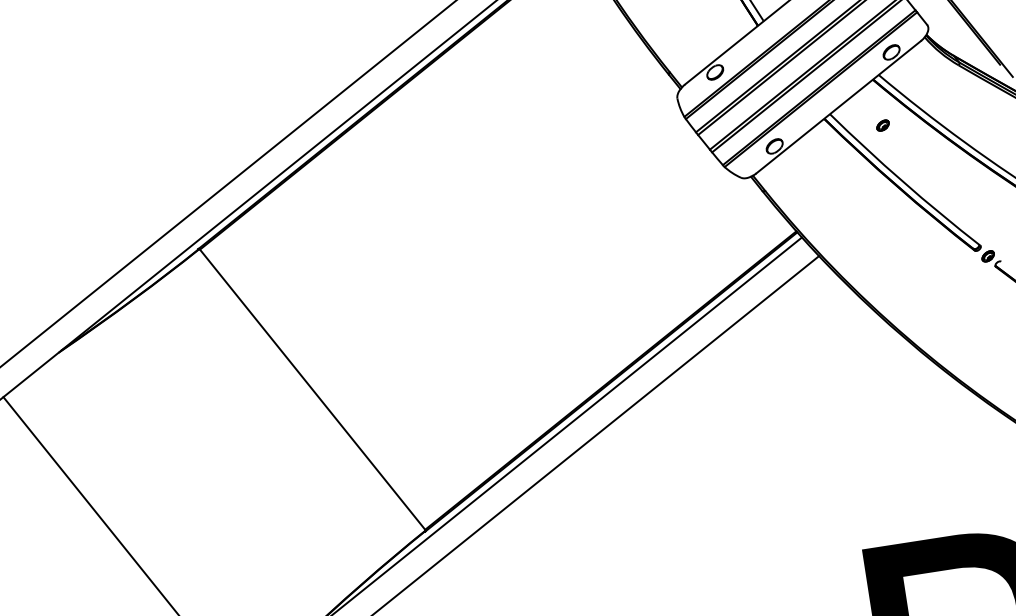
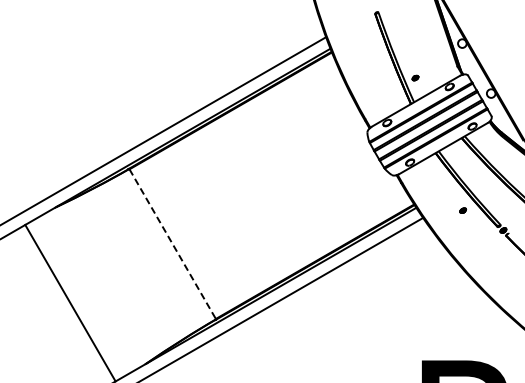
part: (883, 125) -> (463, 210), moved
line: (312, 390) -> (172, 244), solid -> dashed

